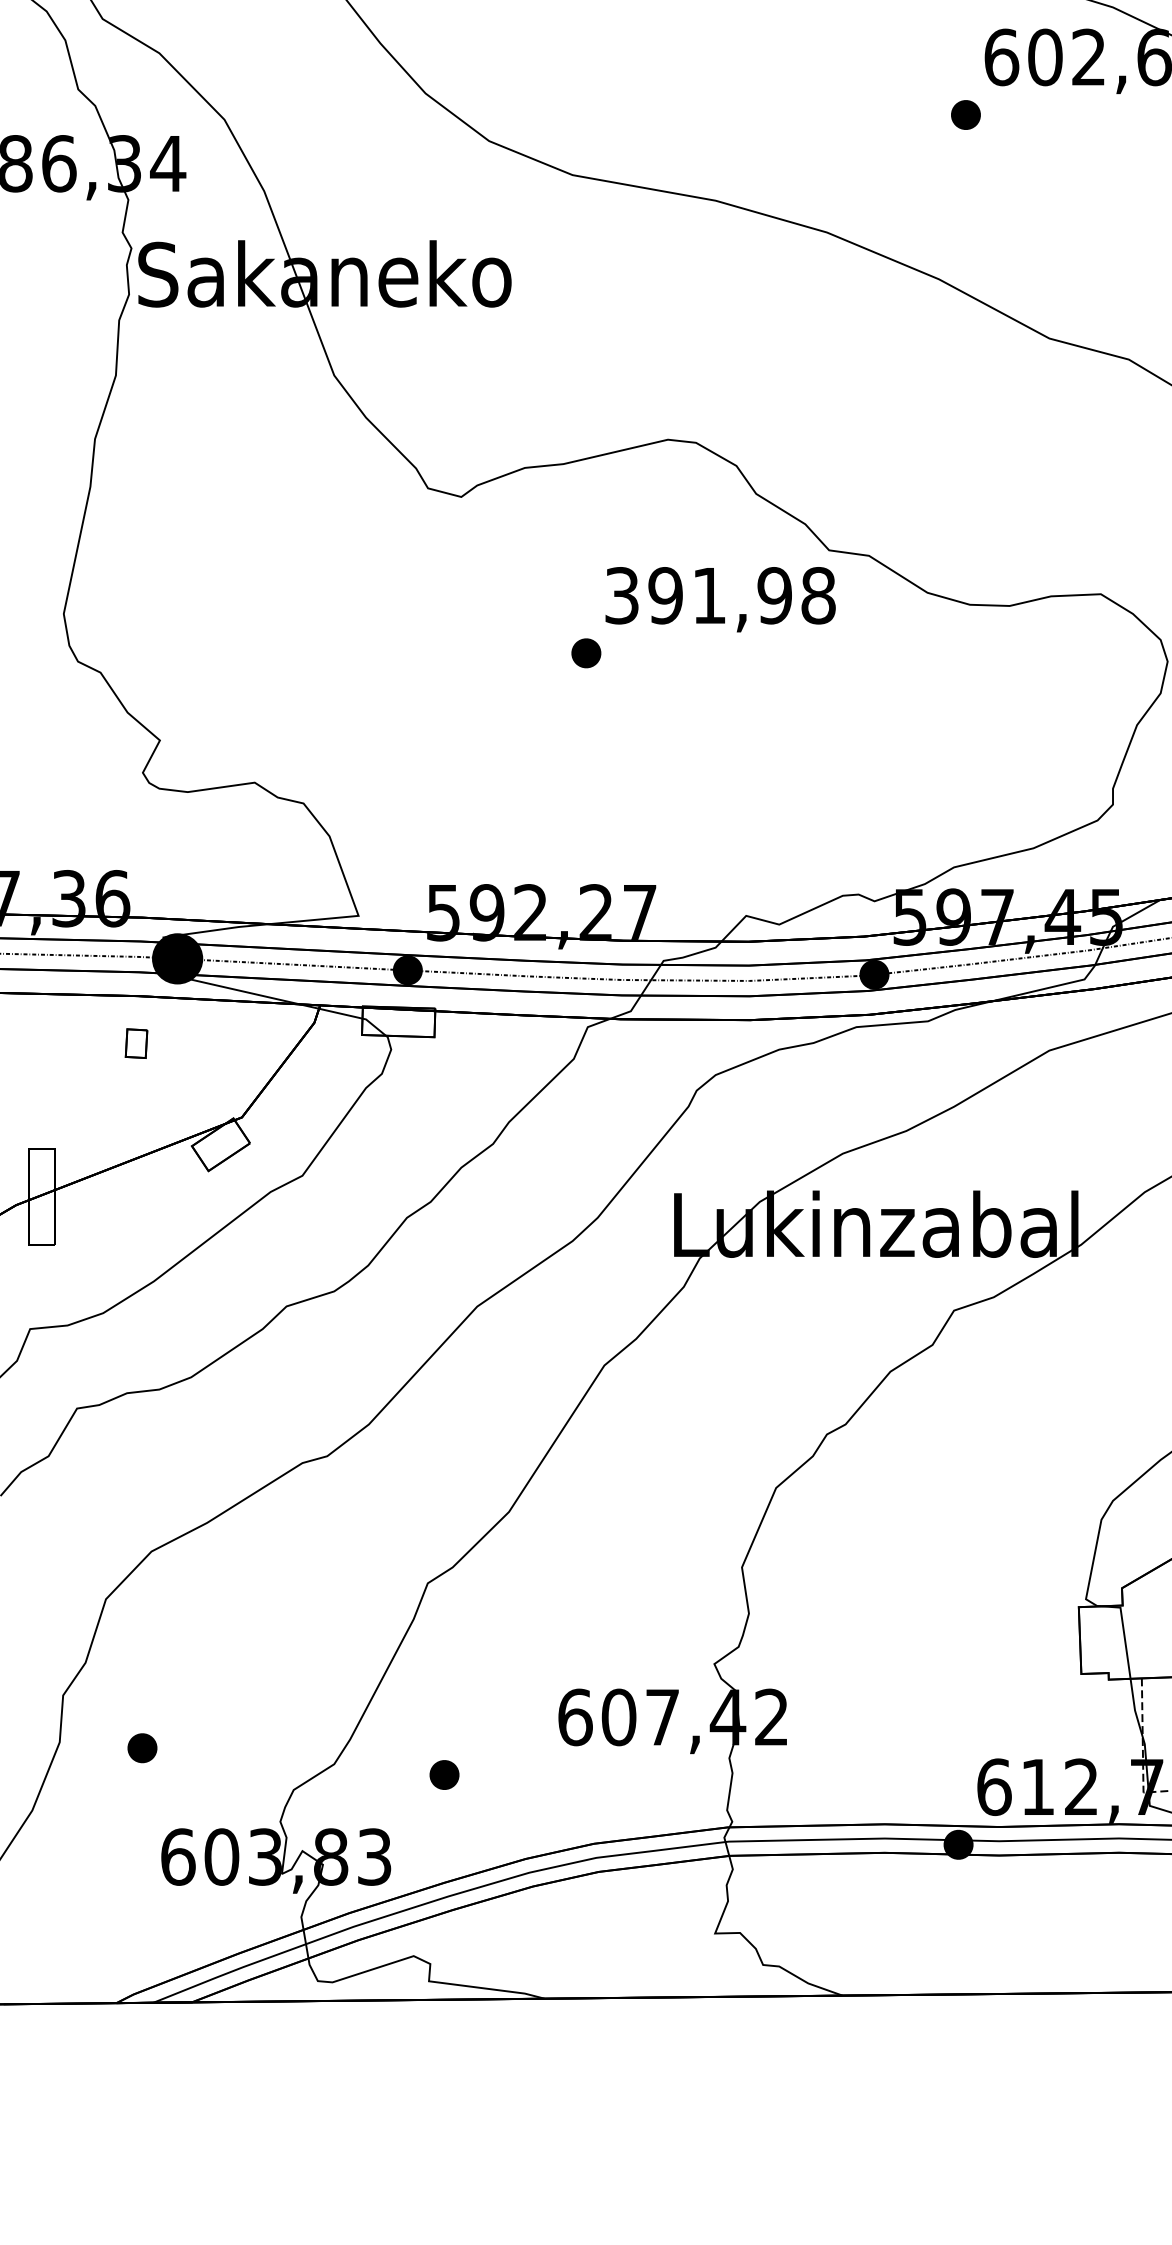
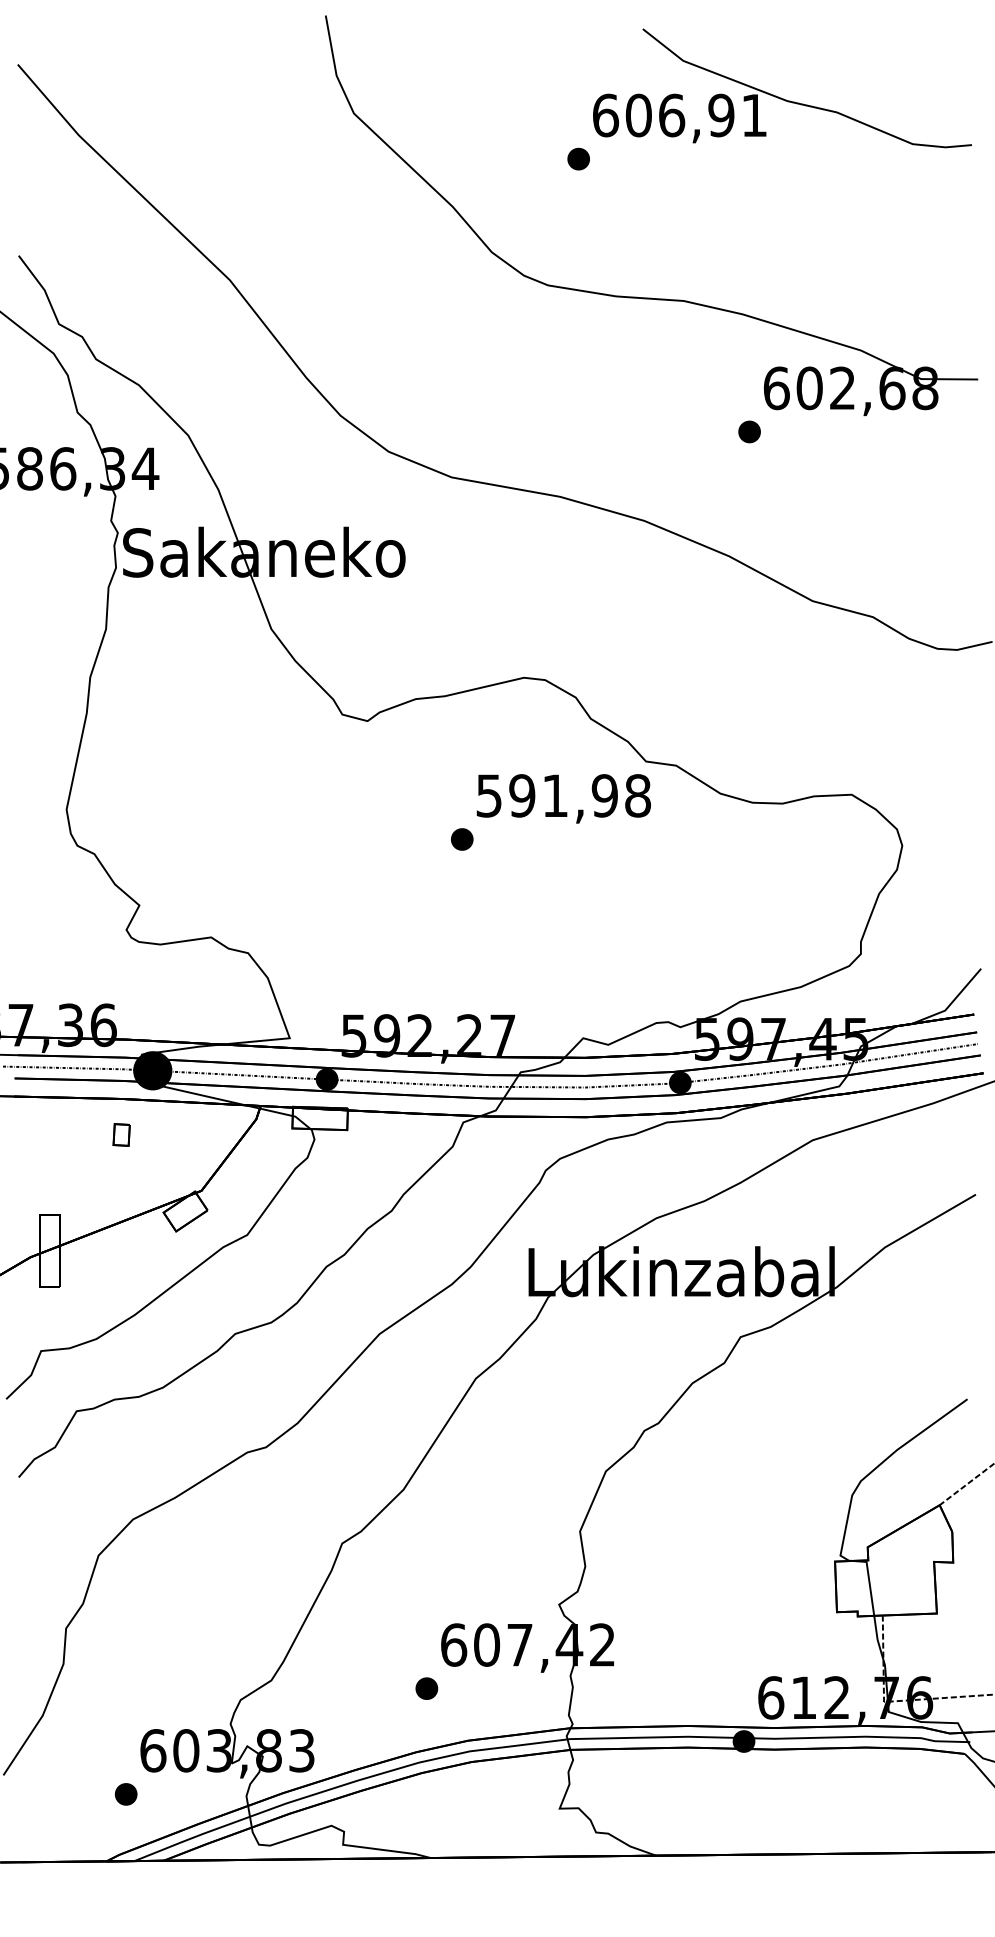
text: (622, 595) -> (489, 795), 391,98 -> 591,98
part: (141, 1748) -> (125, 1794), moved
part: (444, 1774) -> (426, 1688), moved

